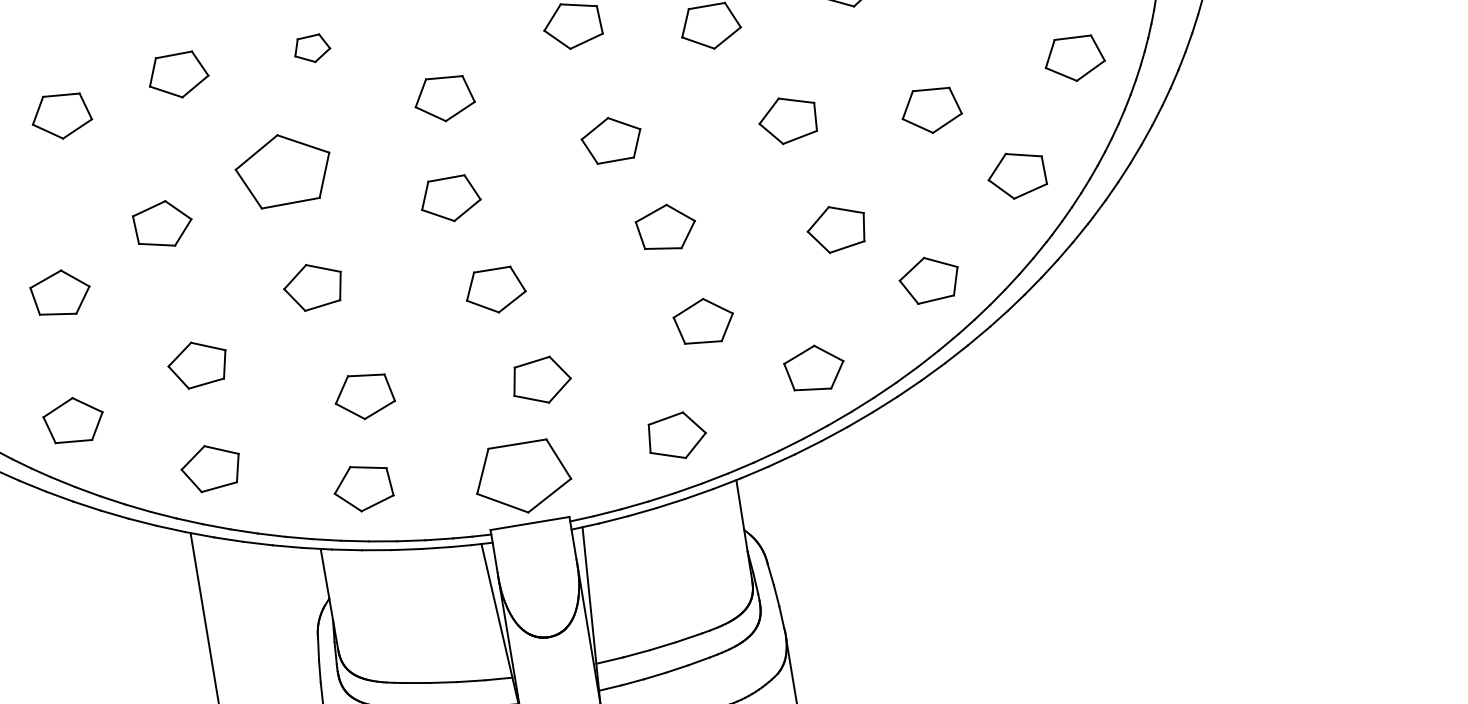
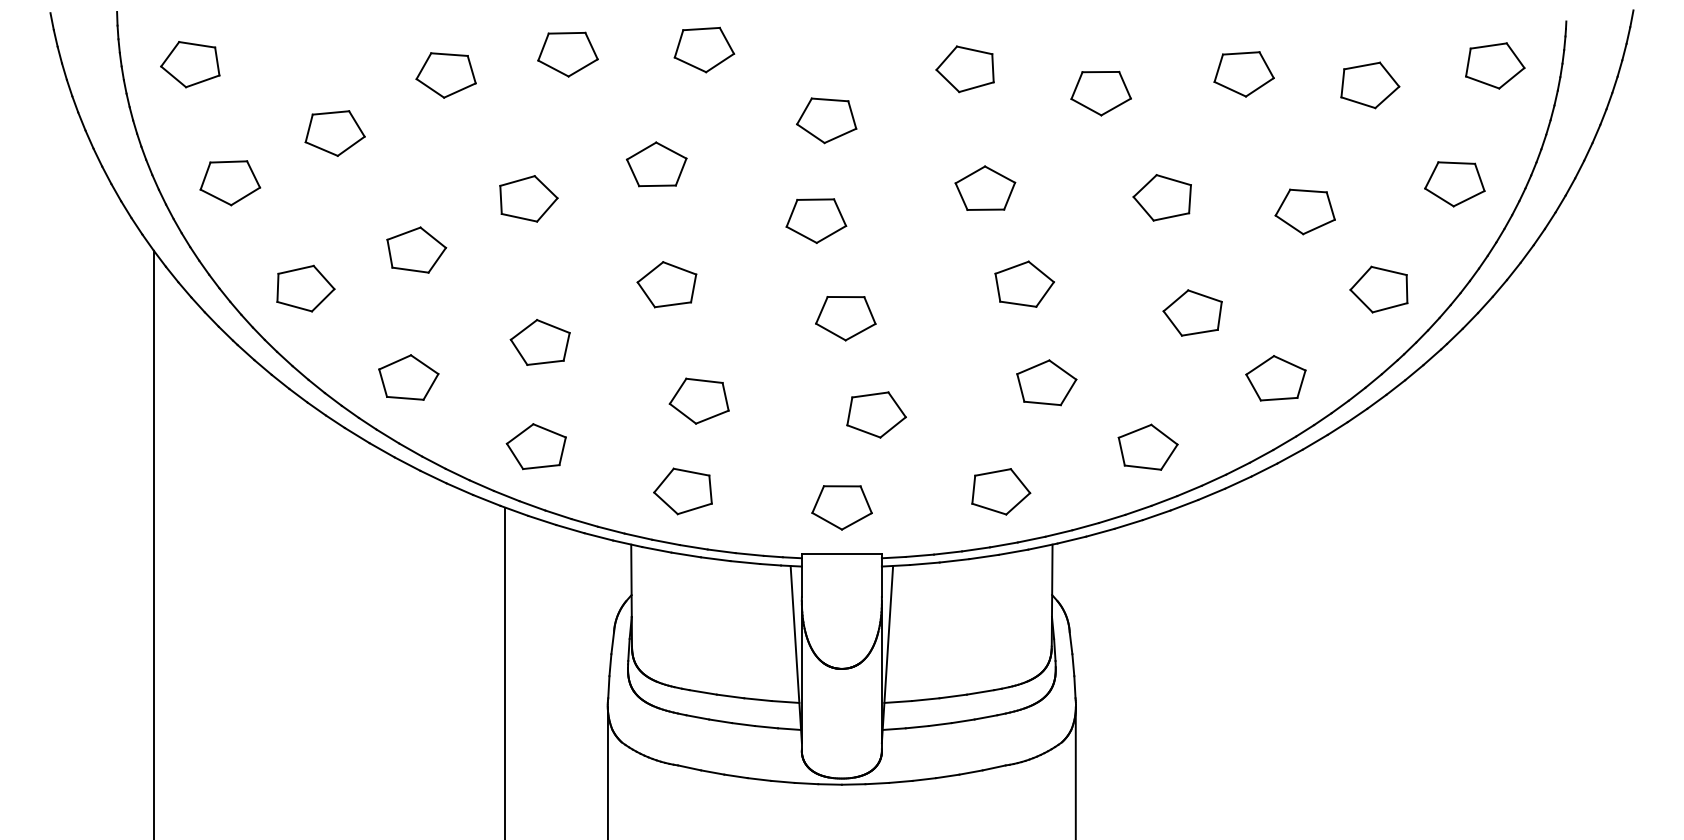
part: (312, 48) -> (704, 49), size x1.67
part: (283, 169) -> (656, 164), size x0.62
part: (522, 477) -> (841, 507), size x0.62

